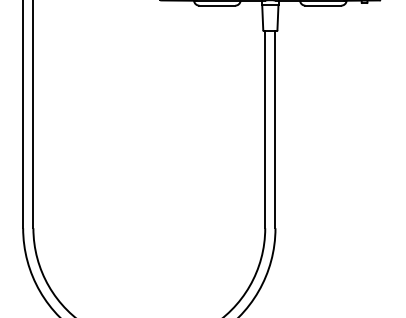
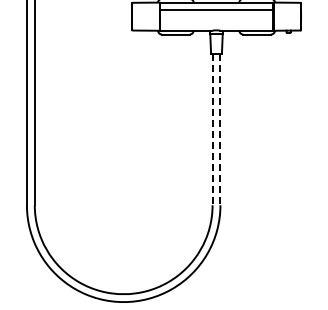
line: (265, 129) -> (212, 129), solid -> dashed
line: (275, 129) -> (220, 129), solid -> dashed

